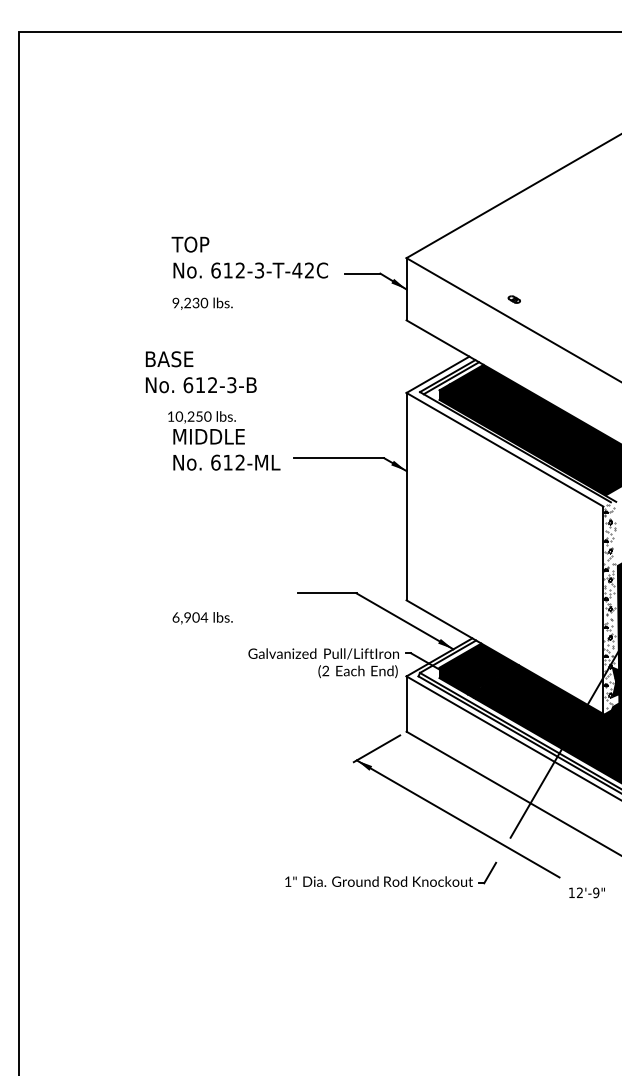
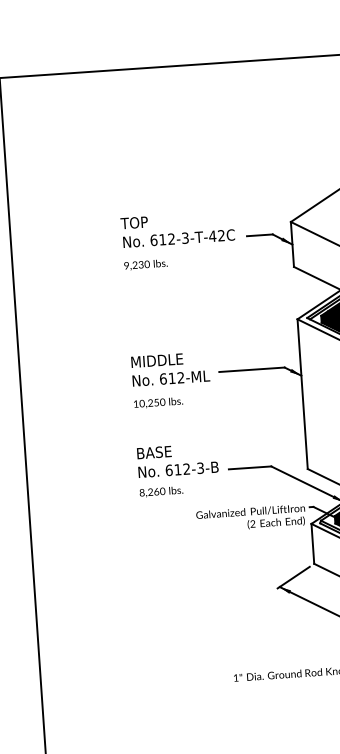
text: (200, 372) -> (177, 460), moved
text: (201, 417) -> (158, 403), moved
text: (190, 617) -> (152, 492), 6,904 -> 8,260

